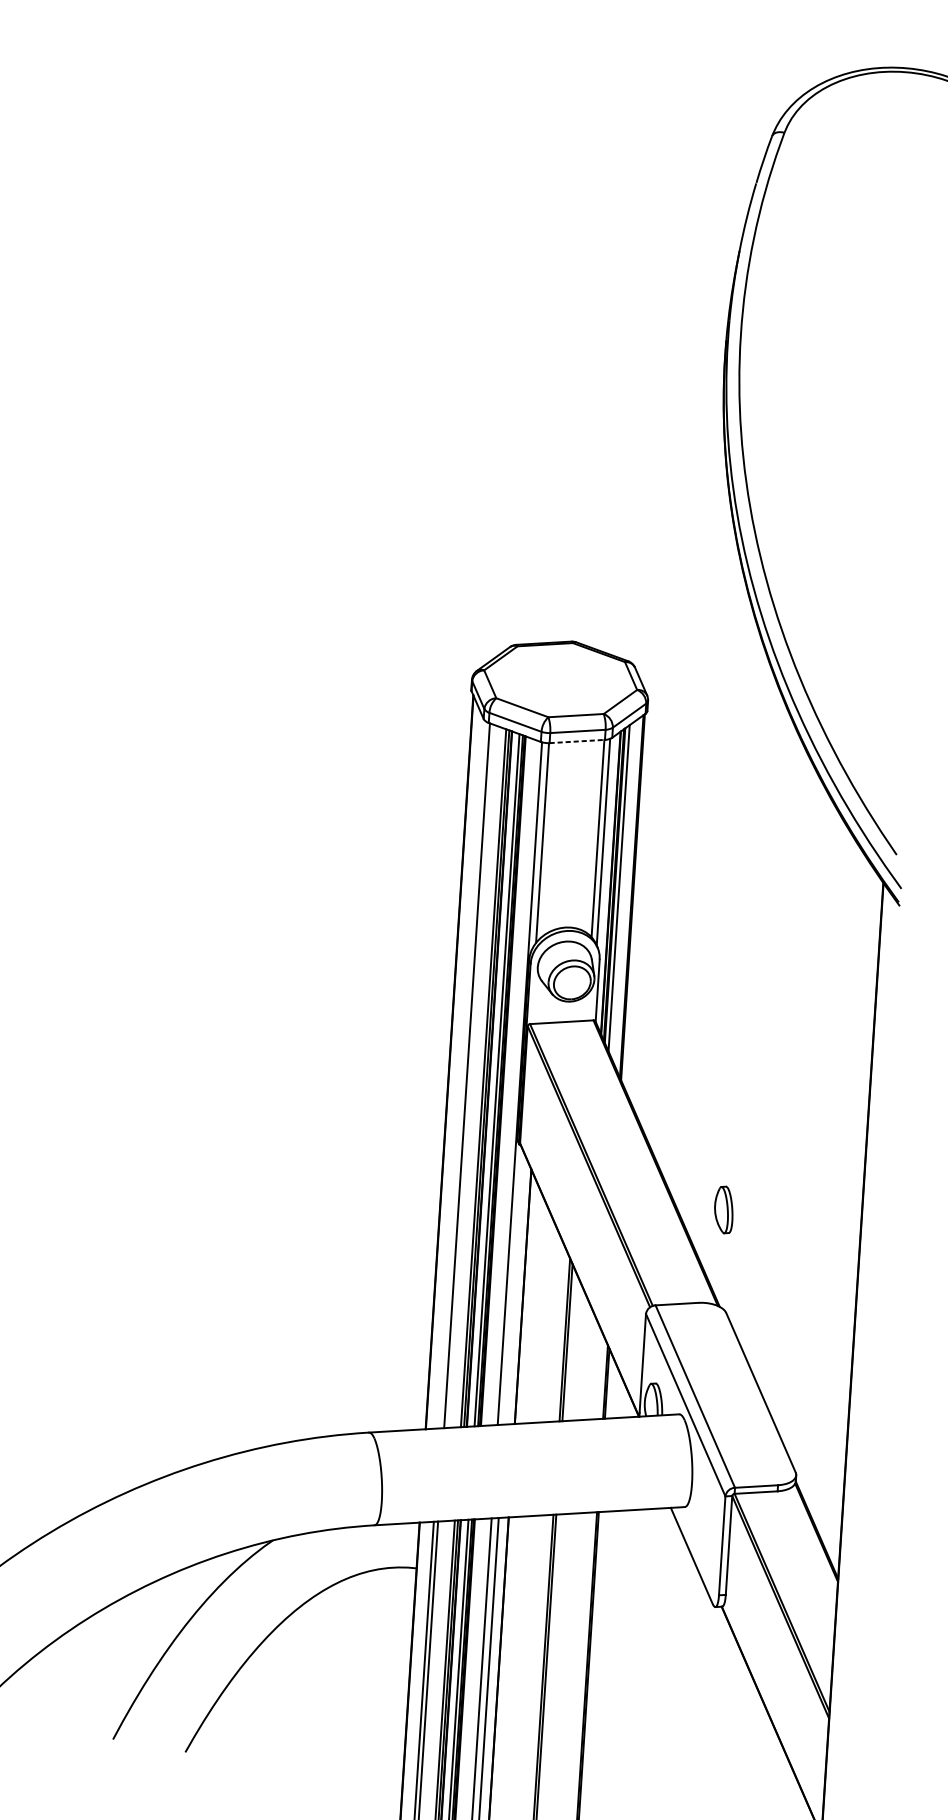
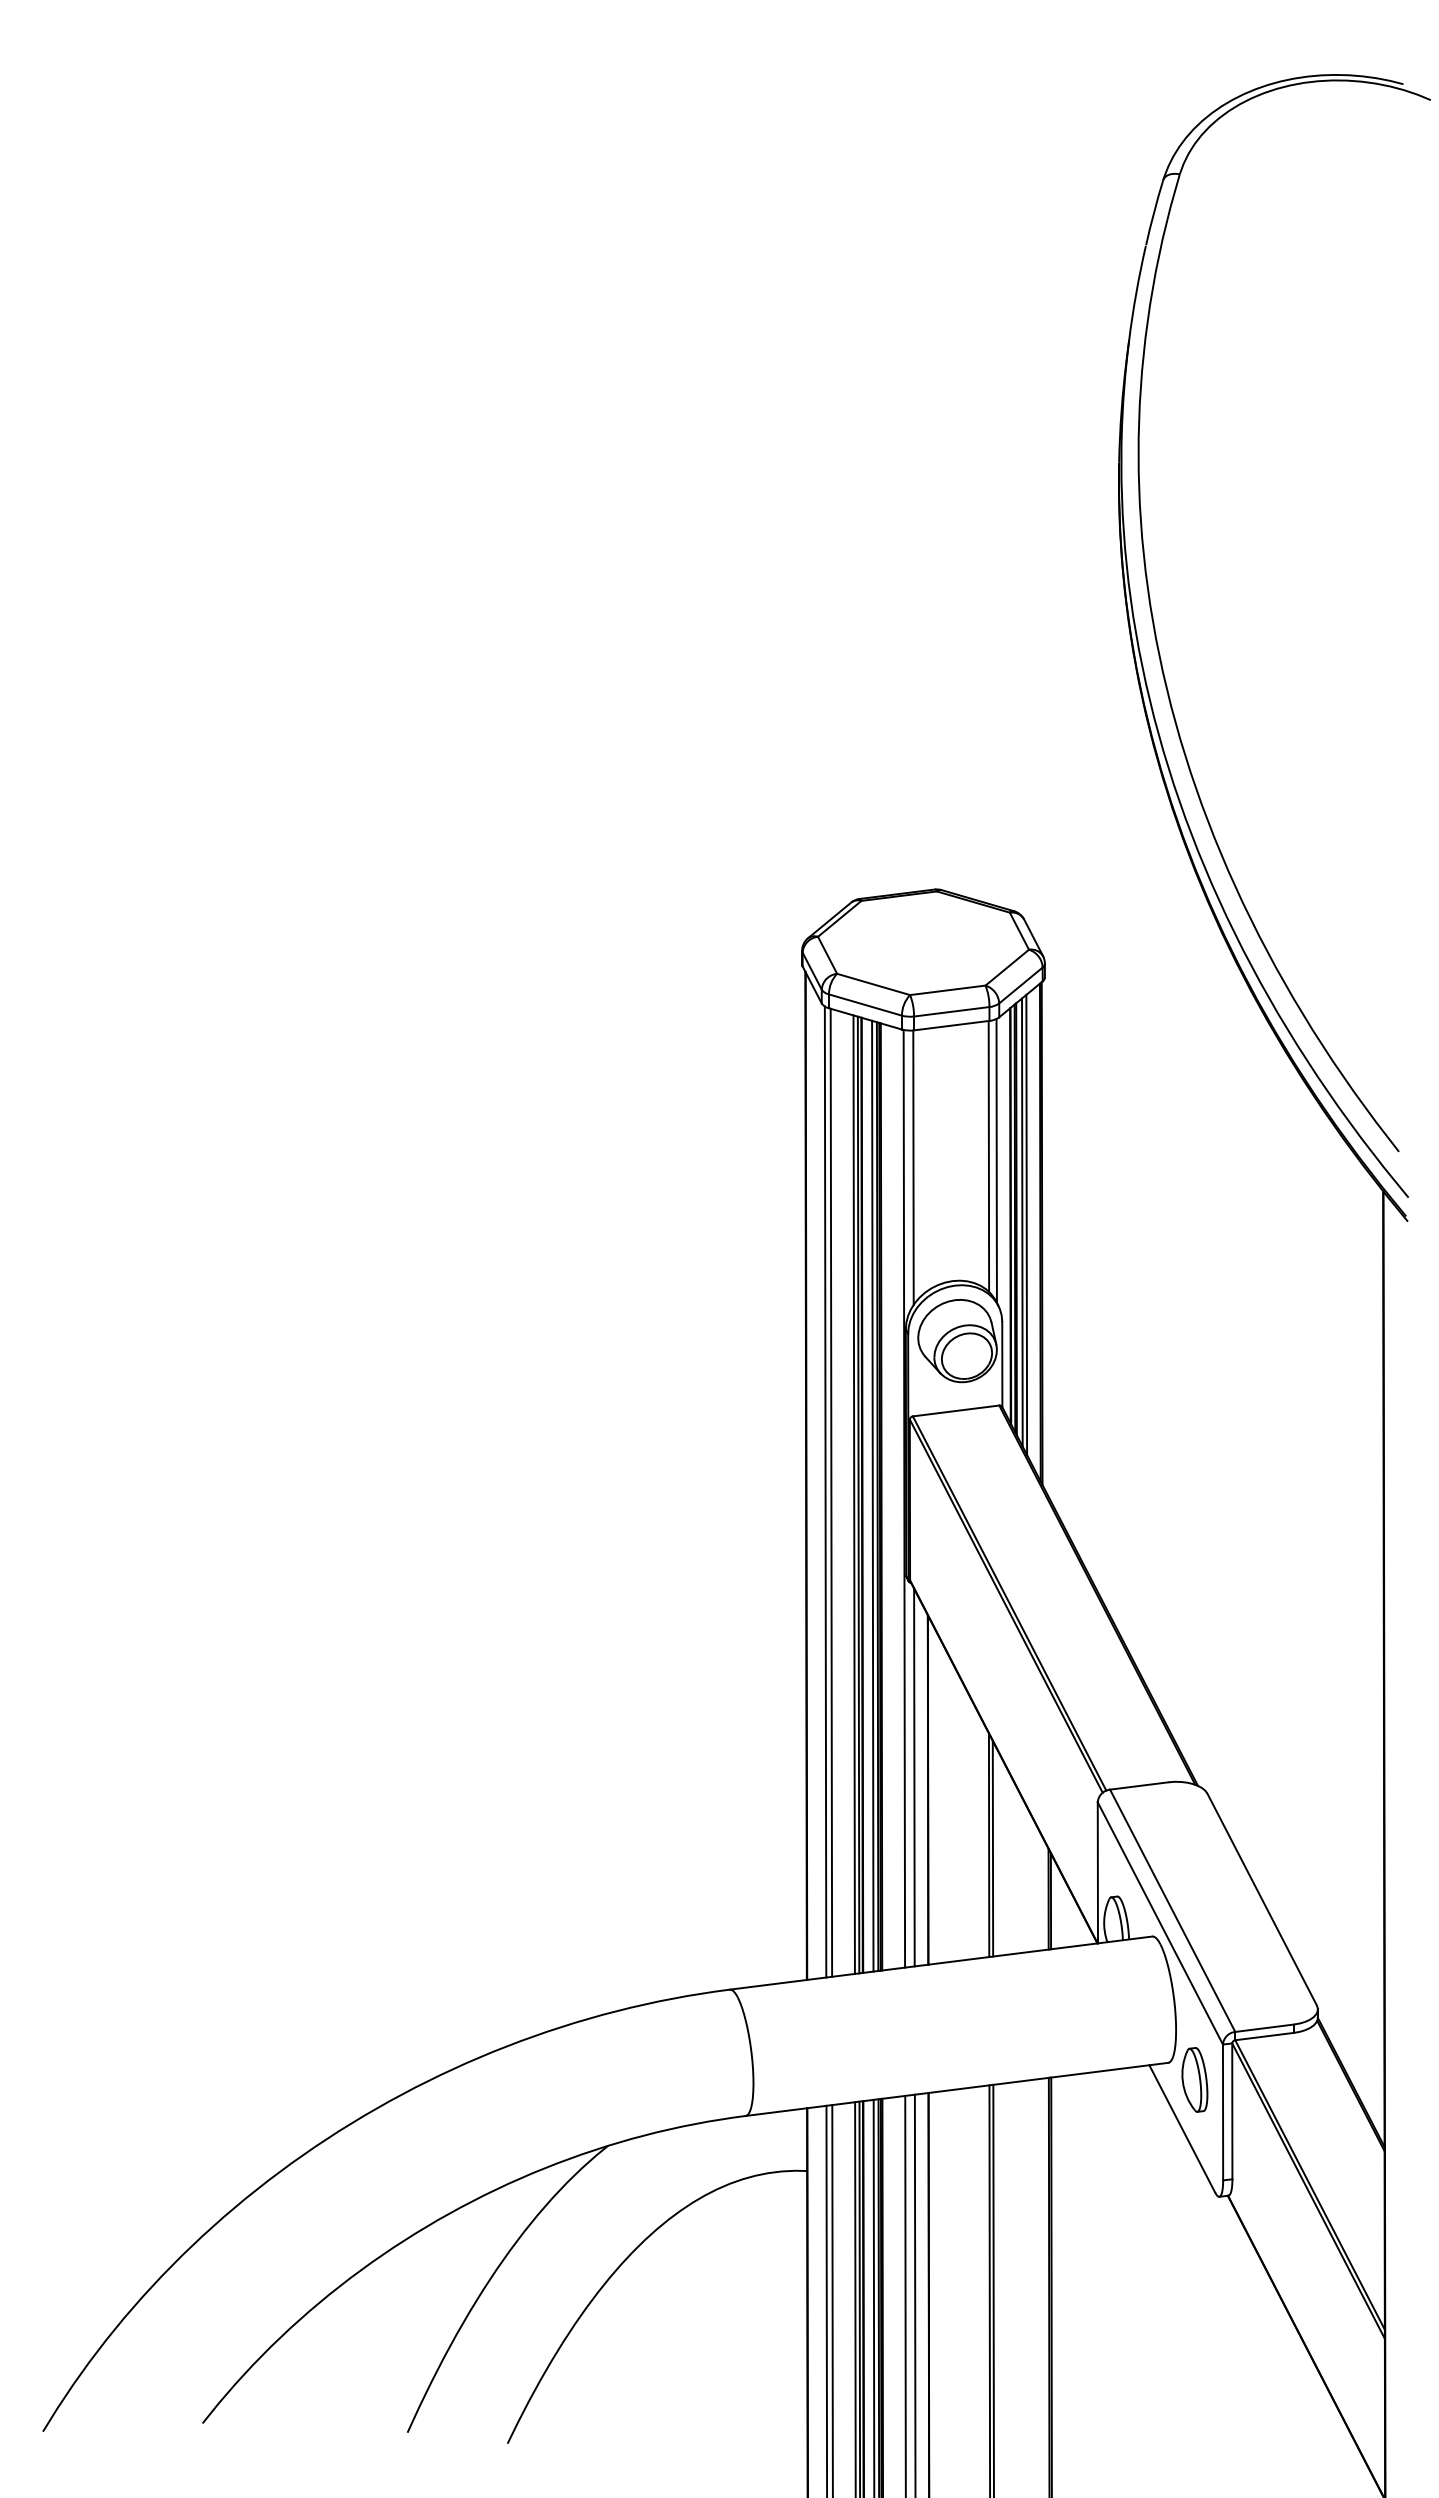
line: (577, 741) -> (952, 1025), dashed -> solid
line: (622, 889) -> (1026, 1224), added
line: (462, 1074) -> (825, 1491), added
part: (723, 1209) -> (1194, 2079), moved
line: (513, 1287) -> (914, 1777), added

